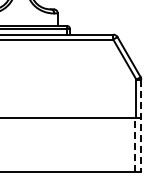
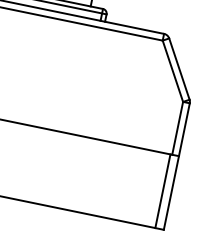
line: (141, 126) -> (176, 167), dashed -> solid
line: (135, 145) -> (163, 191), dashed -> solid

